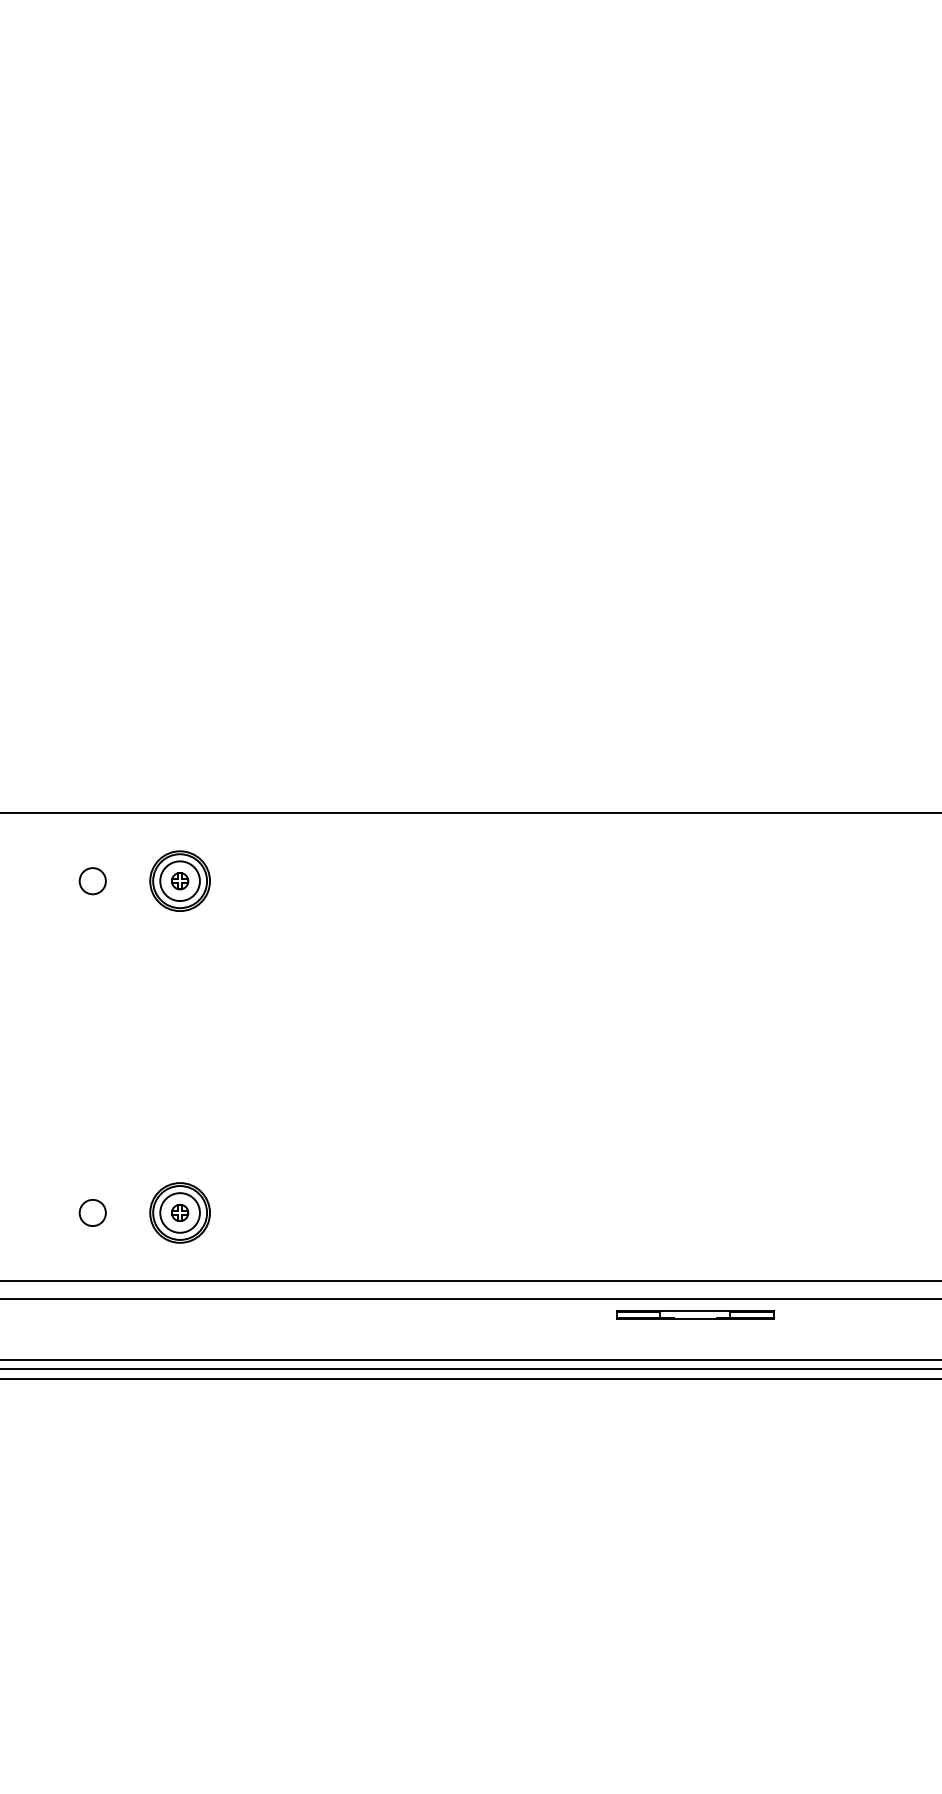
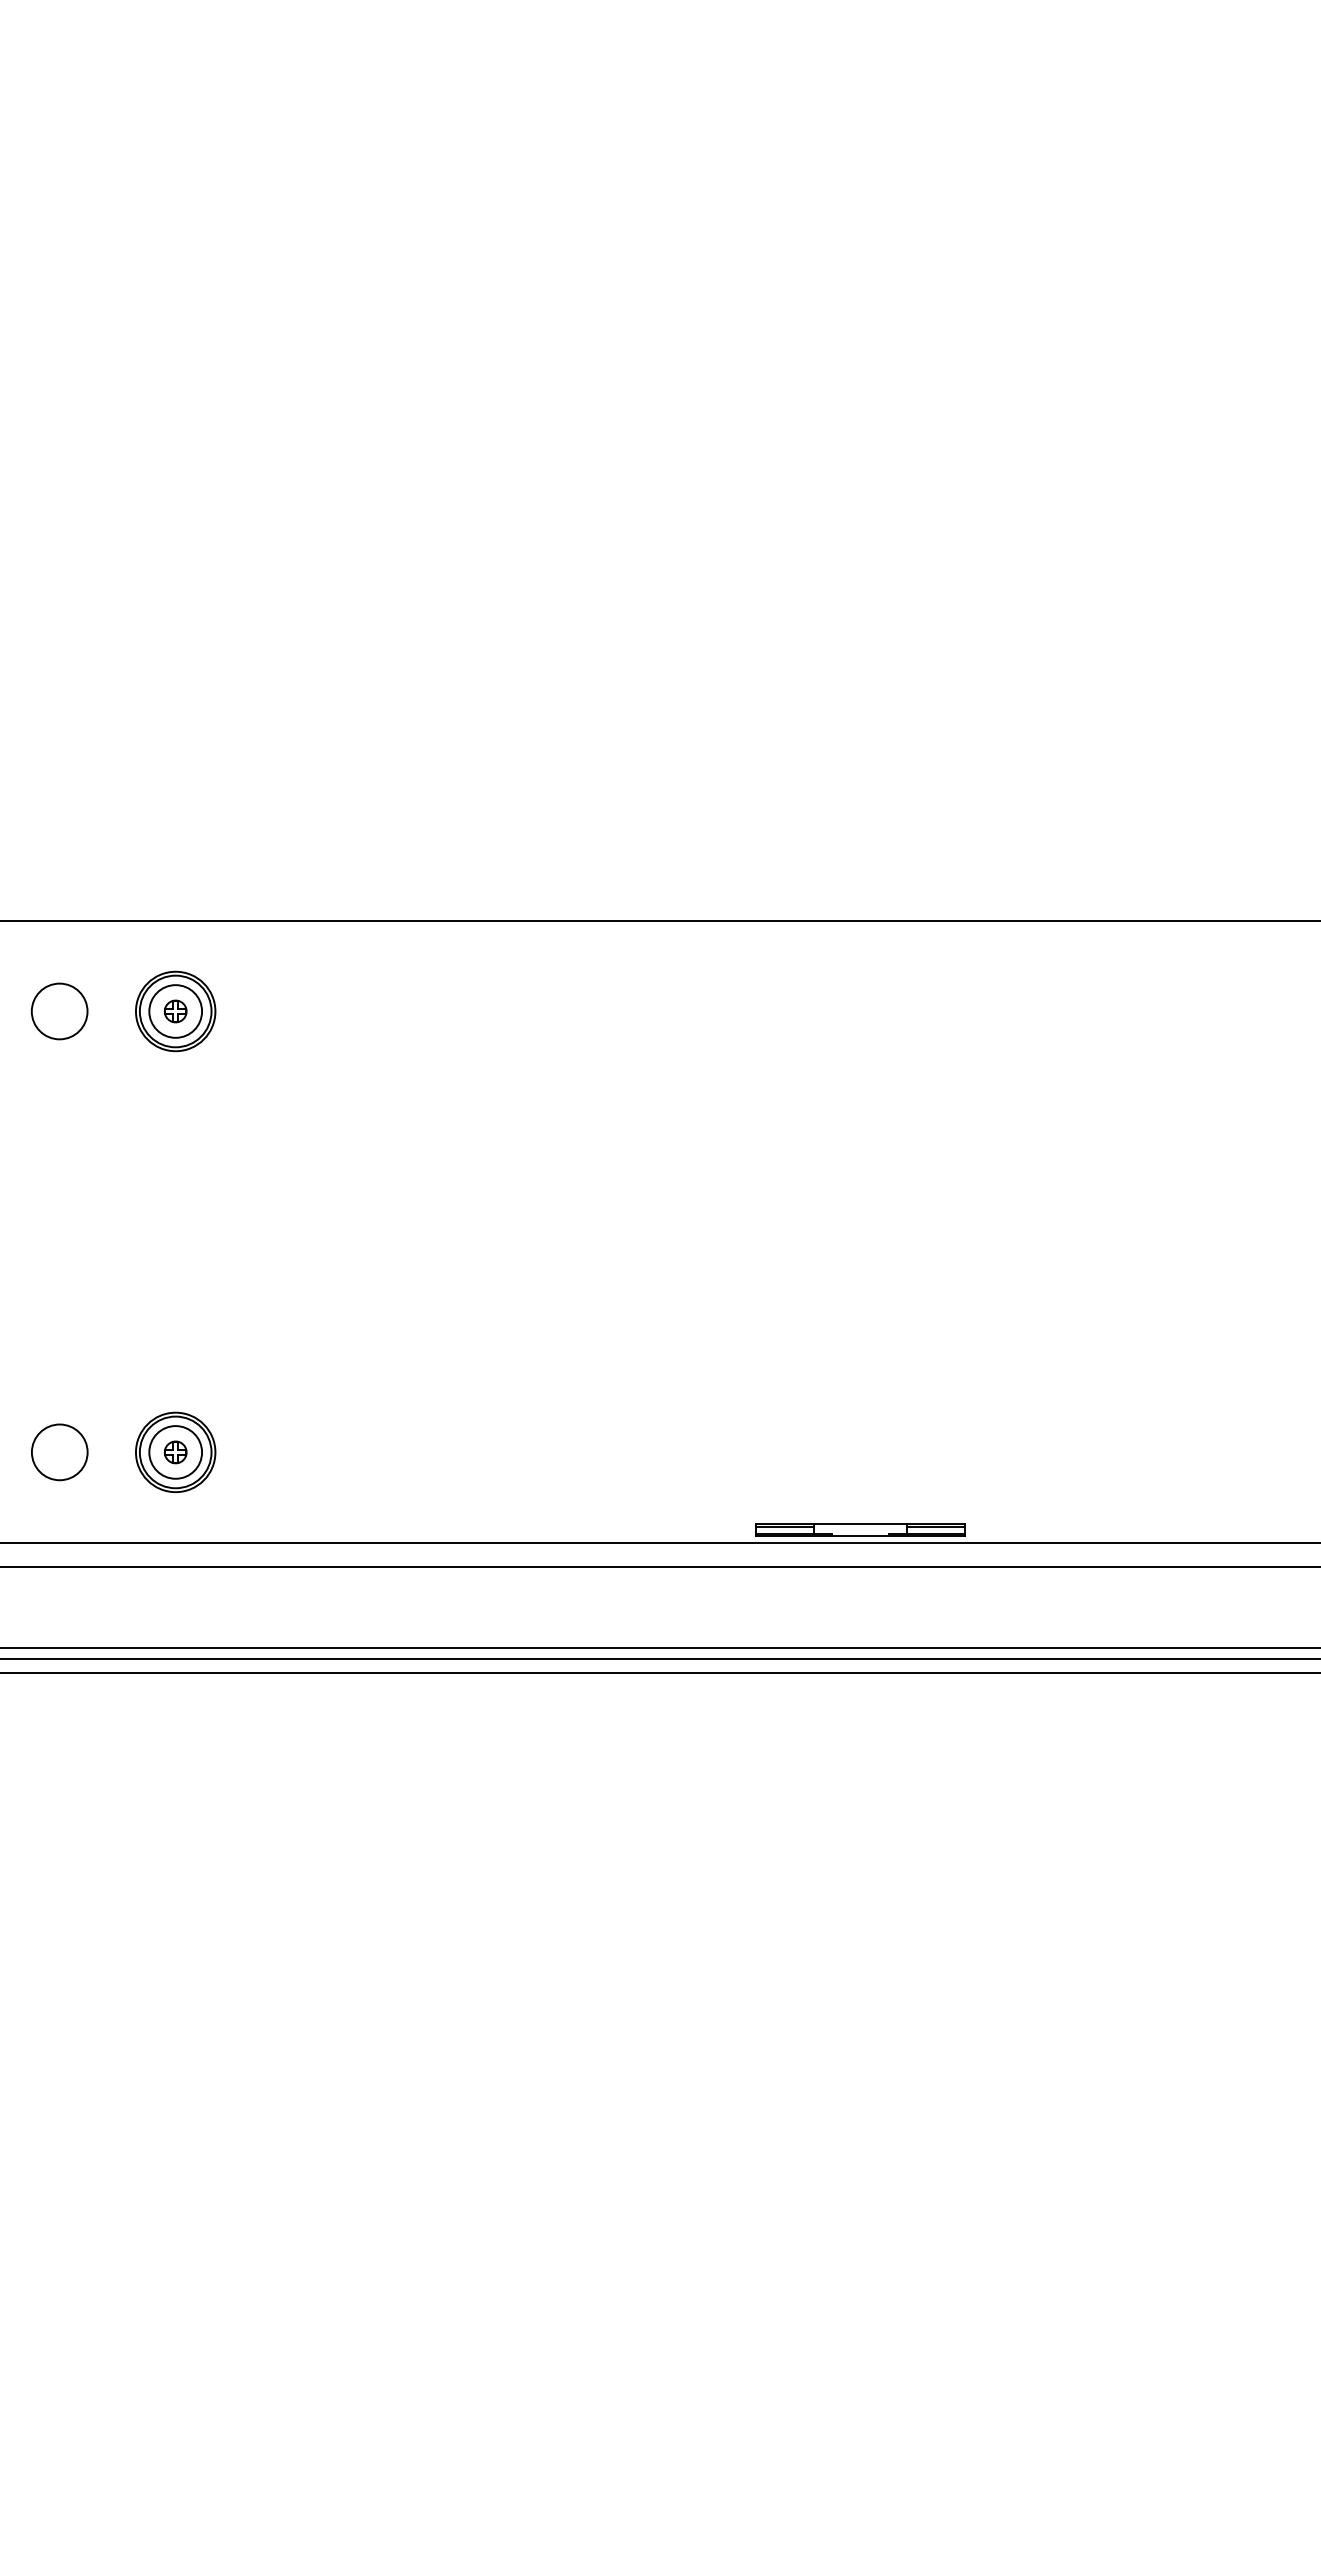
circle: (92, 881) -> (59, 1011), size x1.6
circle: (92, 1213) -> (59, 1452), size x1.6
part: (695, 1314) -> (860, 1529), moved

